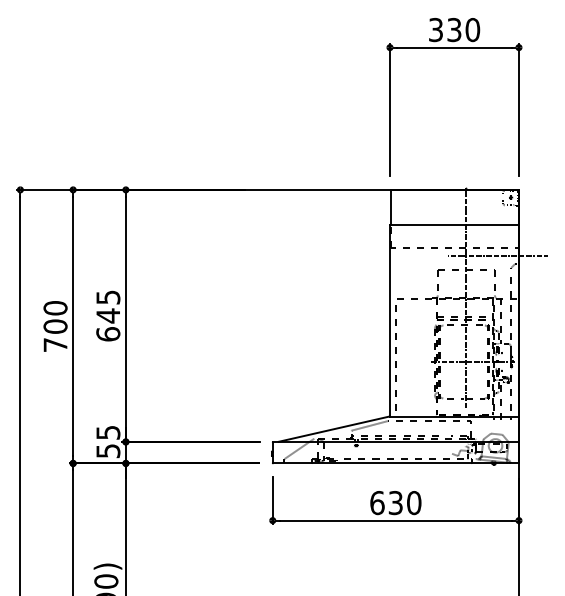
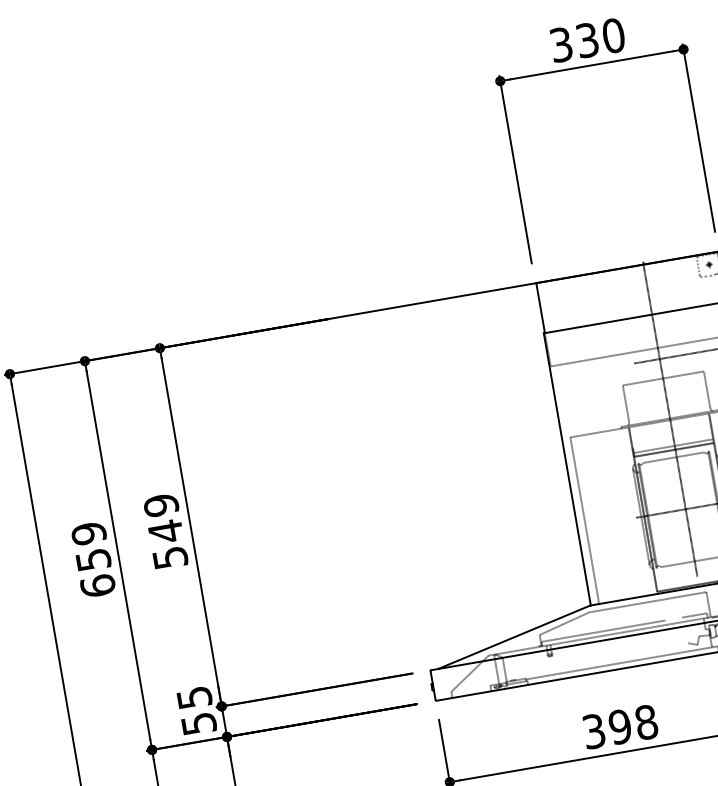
text: (108, 315) -> (165, 530), 645 -> 549
text: (55, 326) -> (93, 559), 700 -> 659
text: (395, 503) -> (620, 727), 630 -> 398

